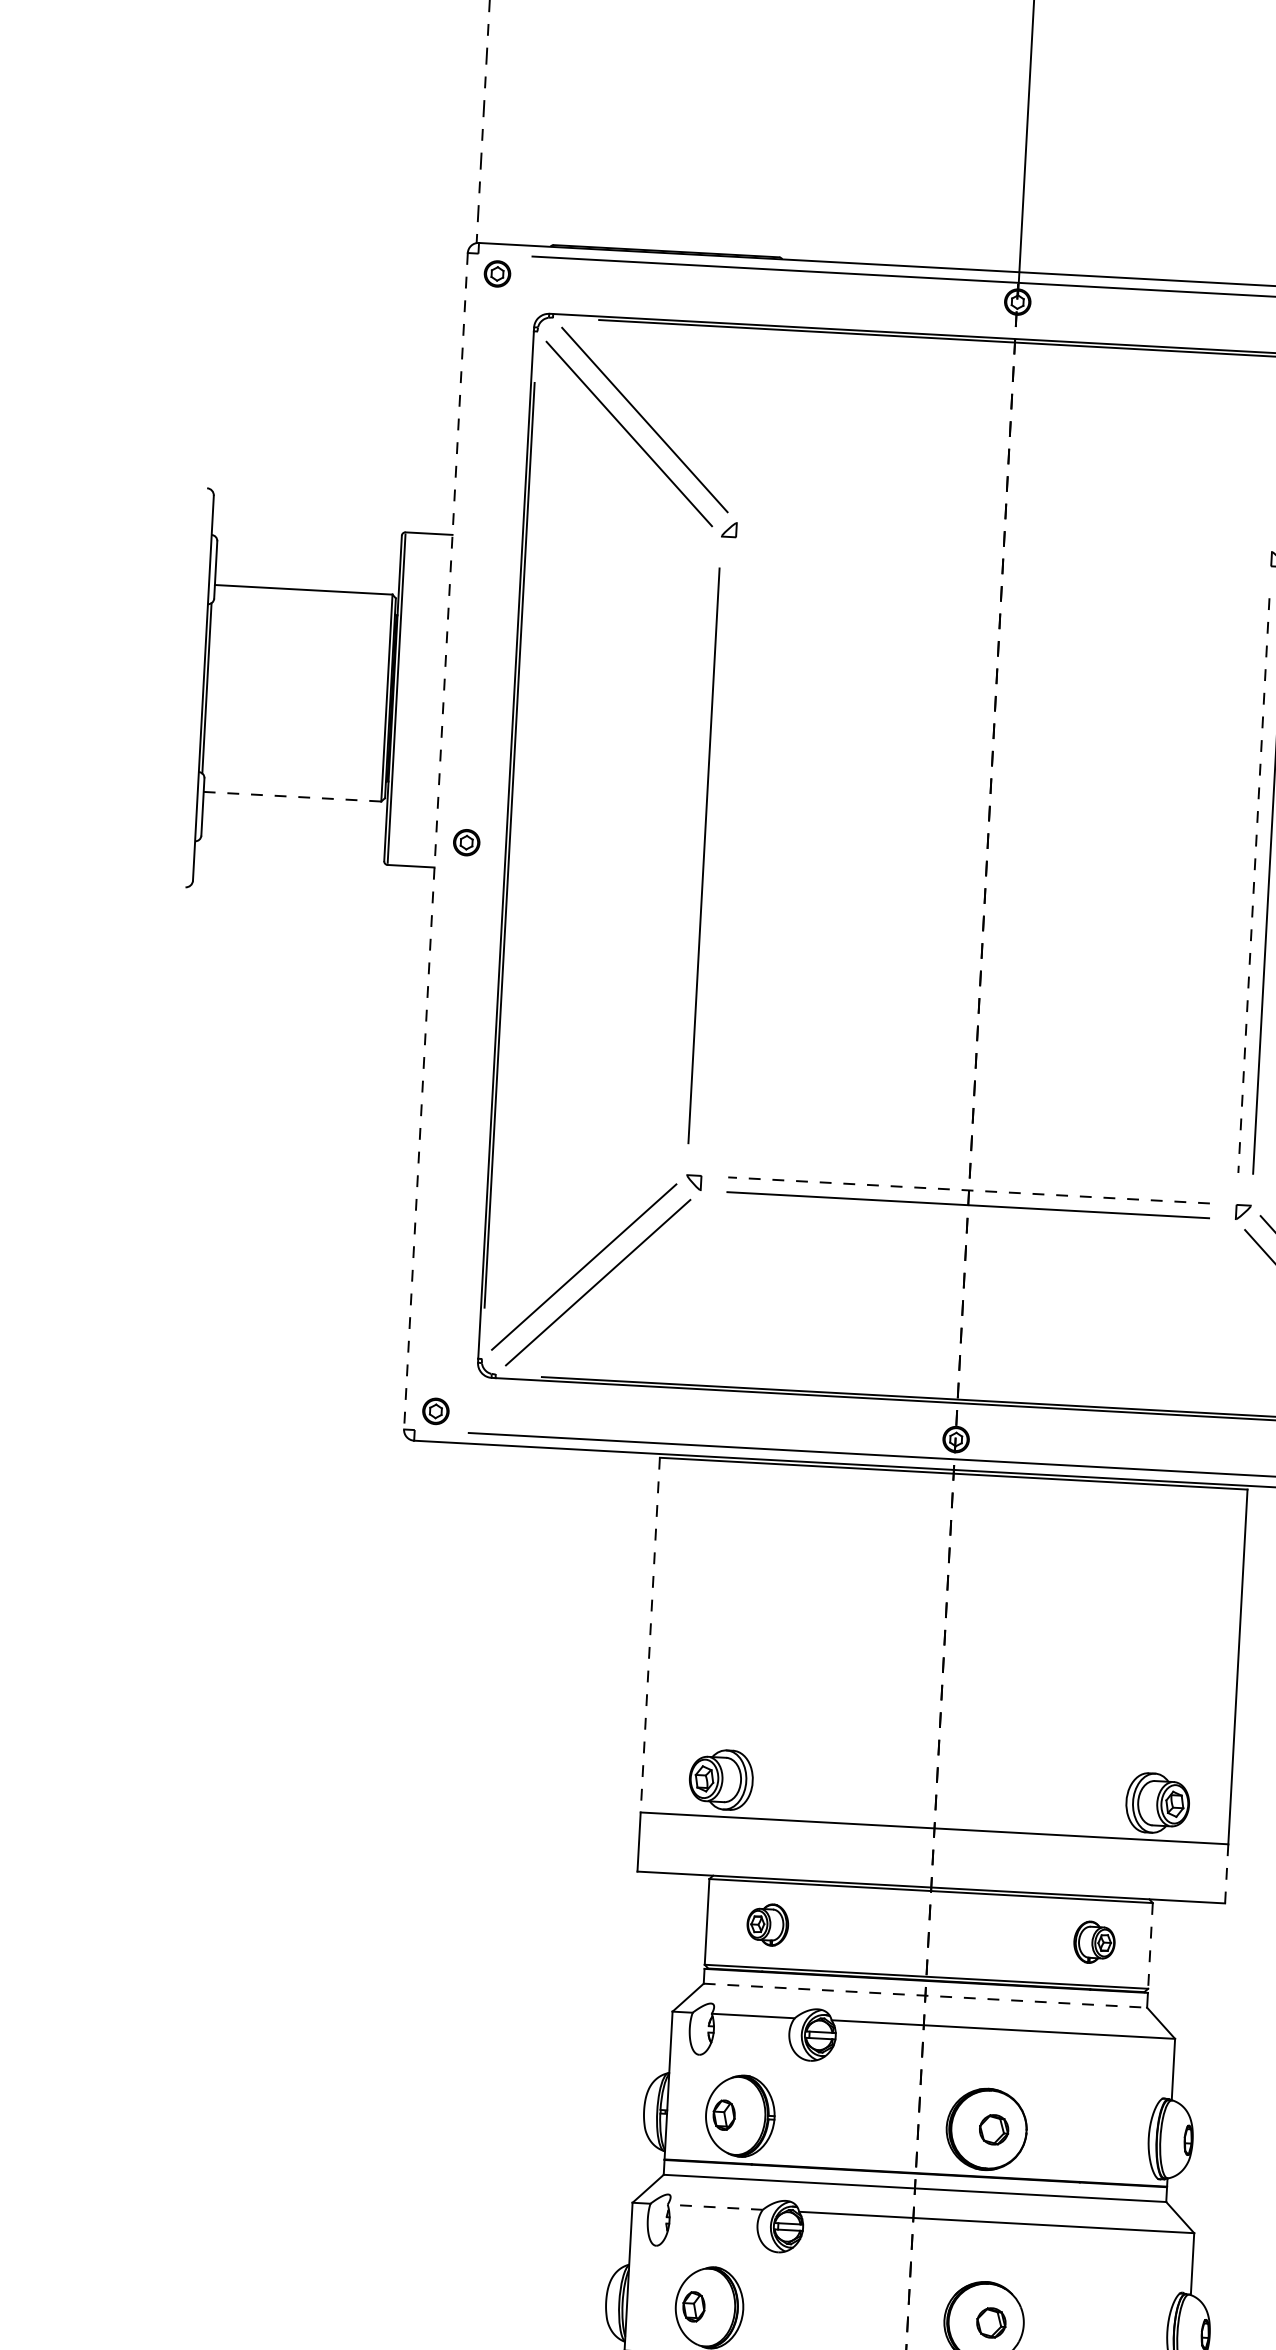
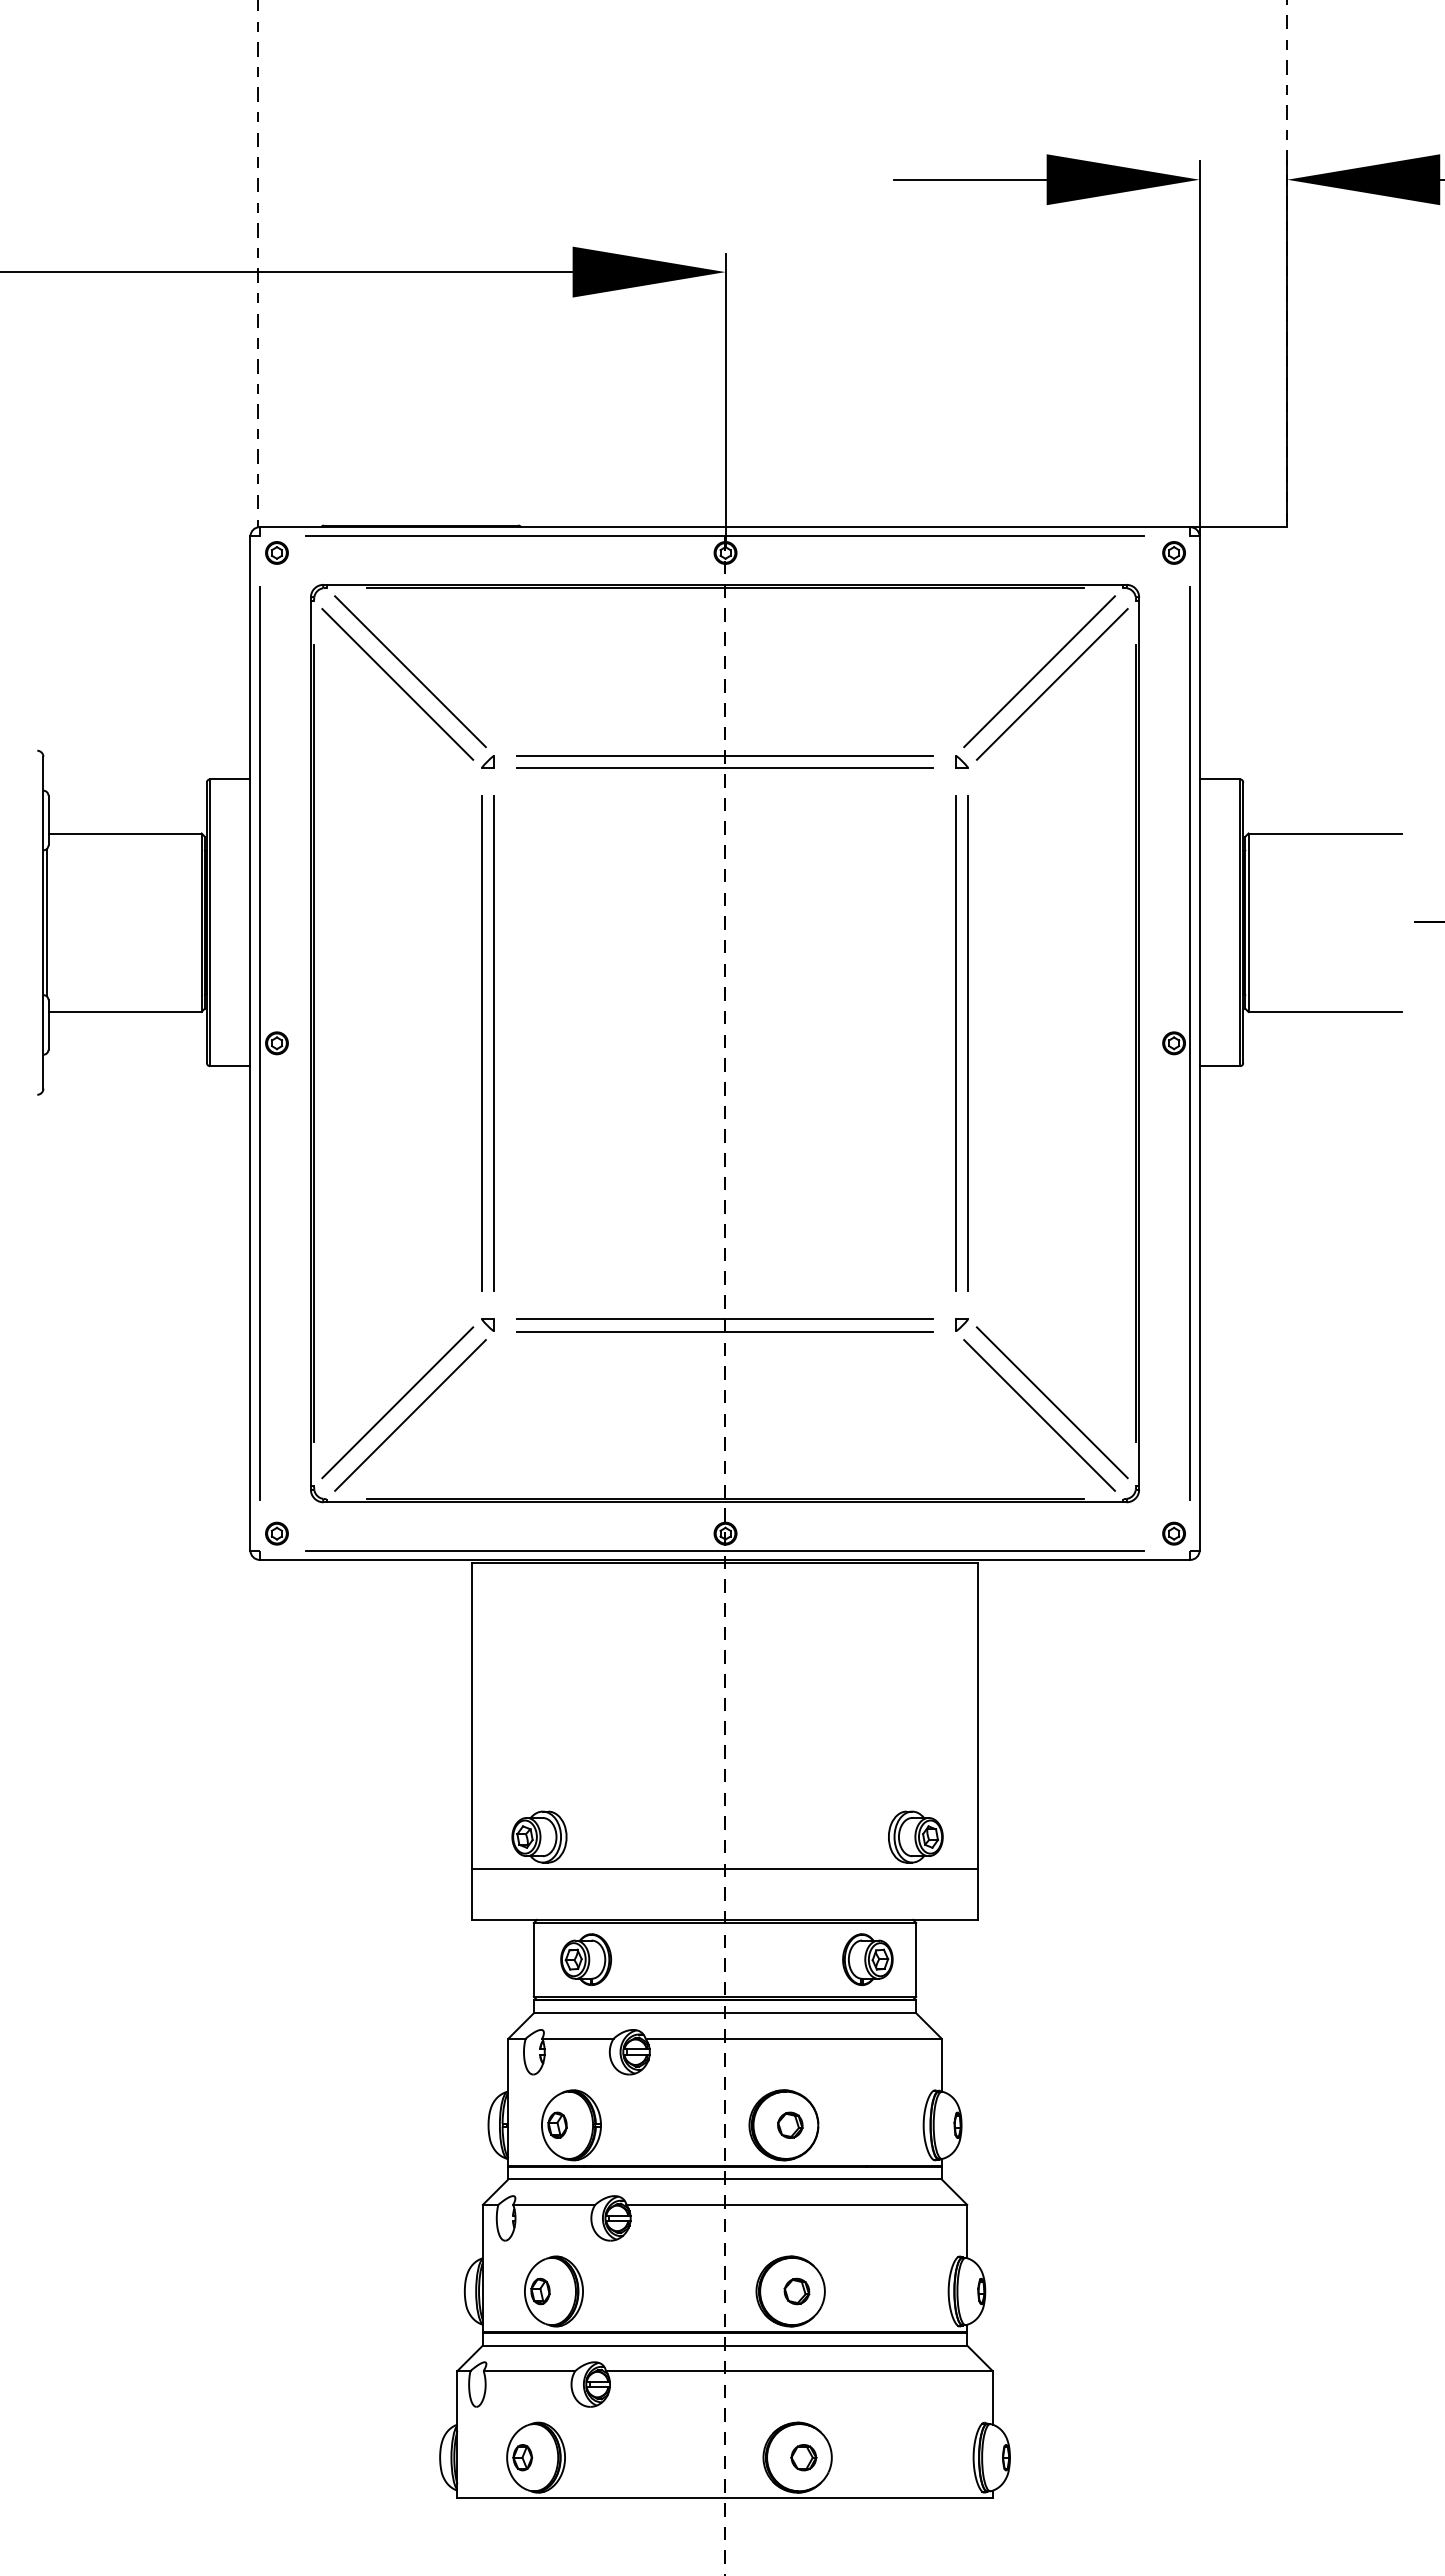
line: (1003, 536) -> (724, 755), added
line: (1002, 552) -> (724, 768), added
line: (293, 796) -> (125, 1011), dashed -> solid
line: (446, 841) -> (259, 1043), added
line: (435, 842) -> (250, 1044), dashed -> solid
line: (718, 856) -> (494, 1043), added
line: (1253, 885) -> (955, 1043), dashed -> solid
line: (969, 1190) -> (725, 1318), dashed -> solid
line: (650, 1635) -> (471, 1716), dashed -> solid
line: (1226, 1872) -> (978, 1893), dashed -> solid
part: (768, 1924) -> (586, 1959), size x1.43
part: (1094, 1942) -> (867, 1959), size x1.43
line: (1150, 1945) -> (916, 1959), dashed -> solid
line: (925, 1996) -> (725, 2013), dashed -> solid
line: (715, 2206) -> (554, 2204), dashed -> solid

